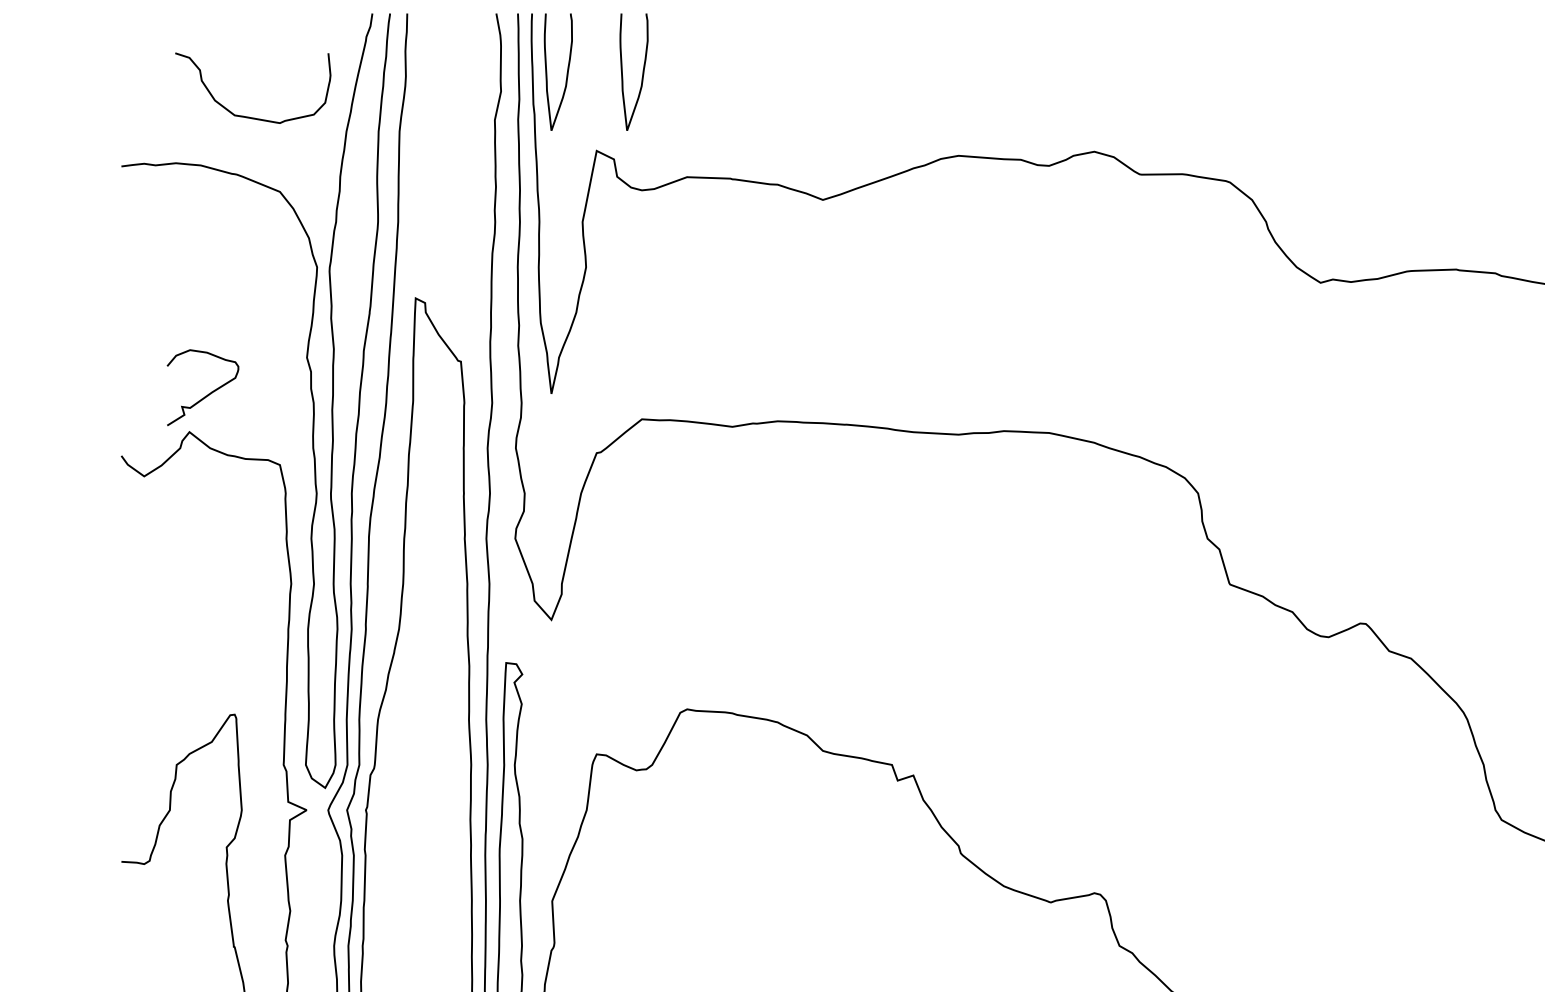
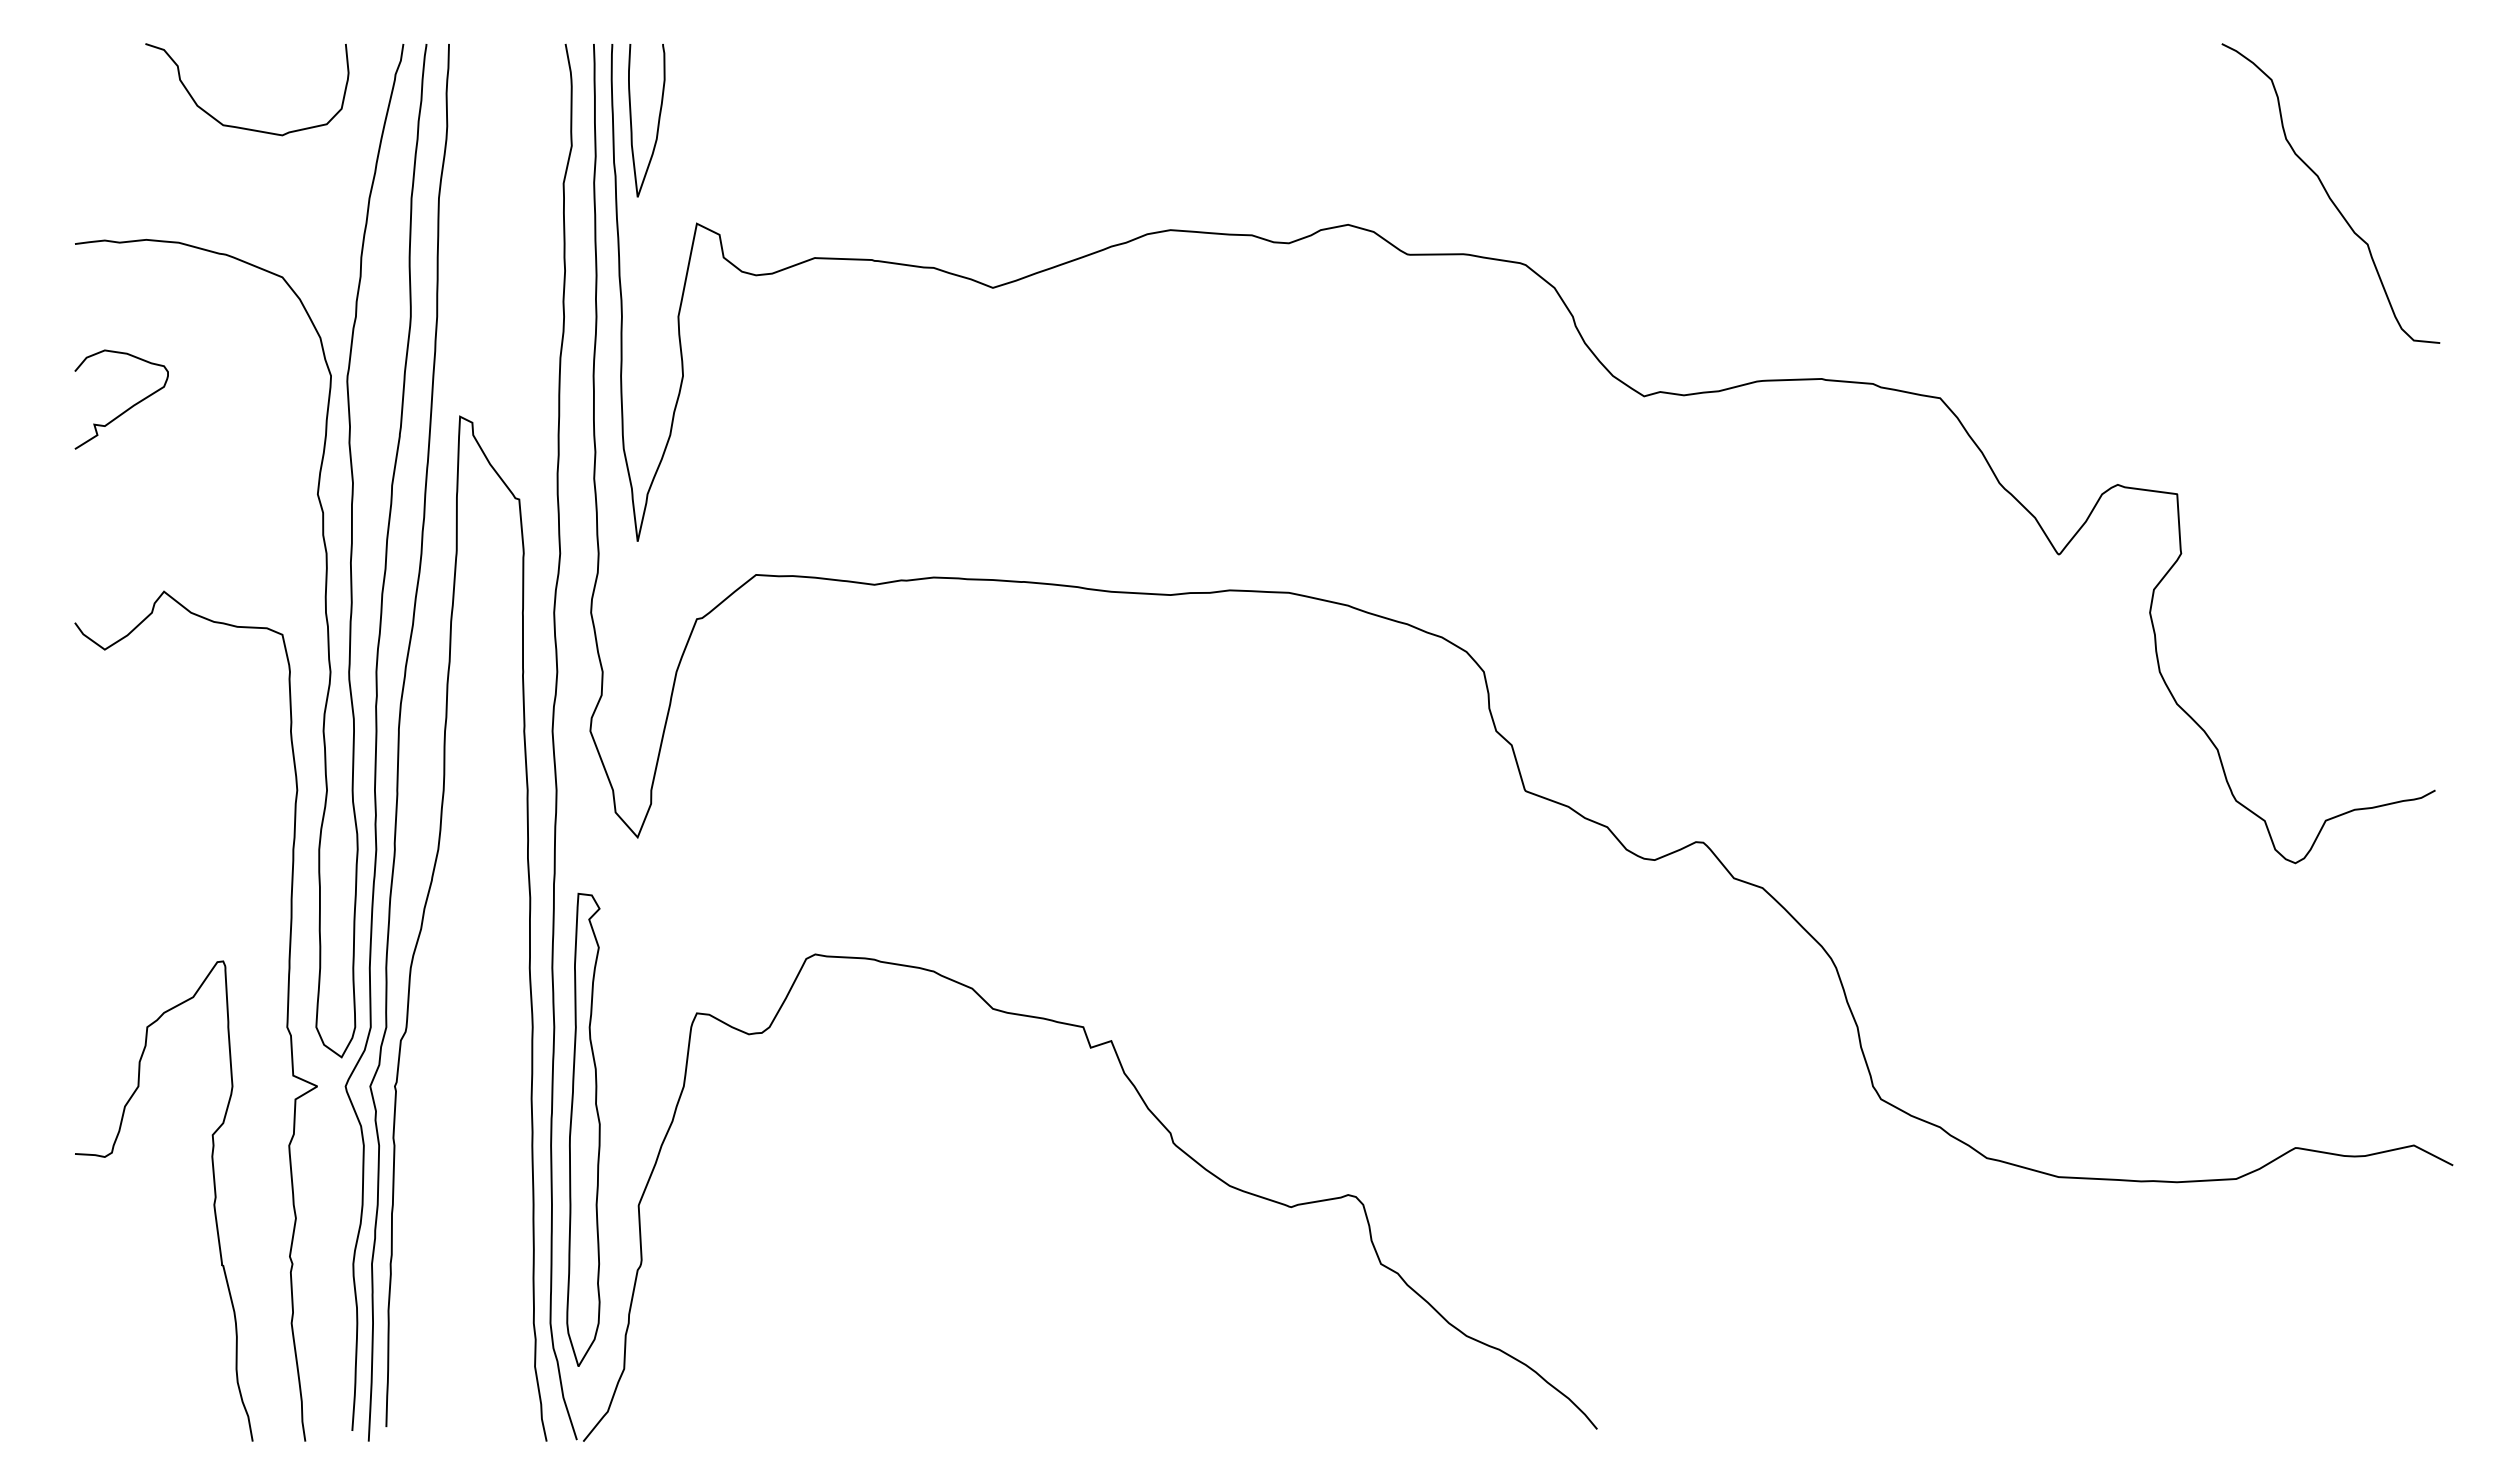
curve: (642, 74) -> (756, 123), removed
curve: (247, 116) -> (239, 126), moved
curve: (207, 394) -> (127, 408), moved

